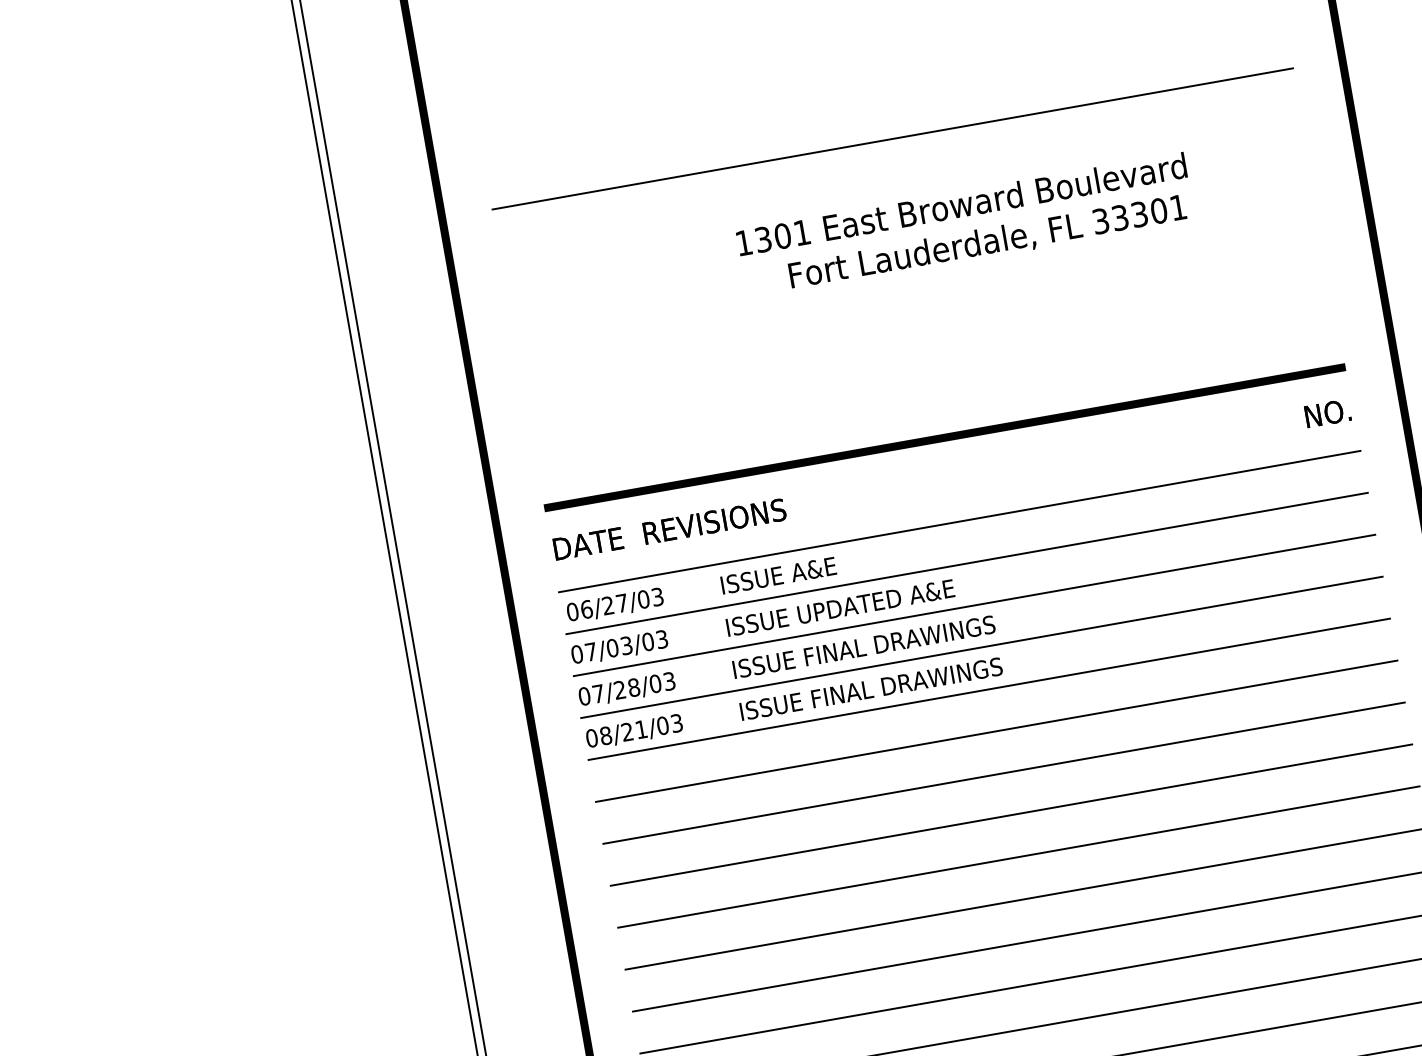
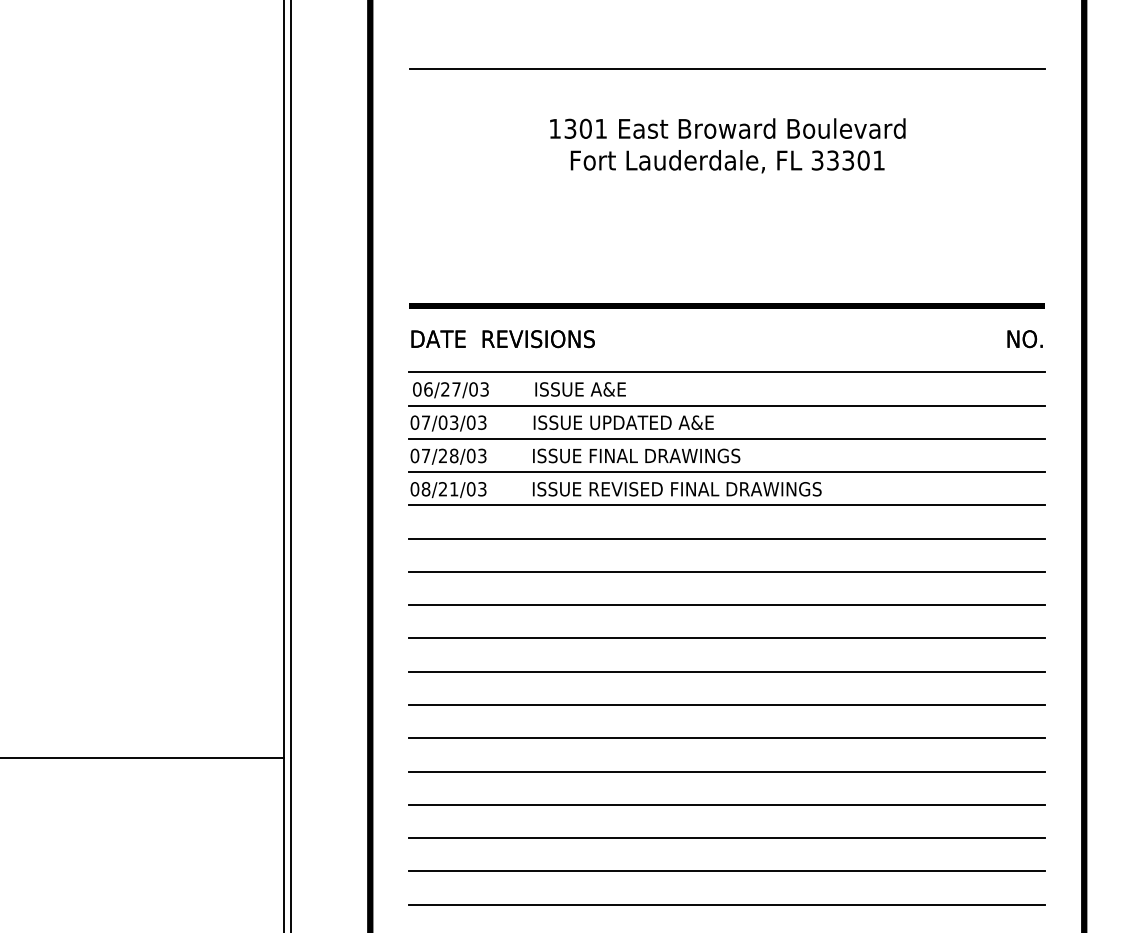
text: (961, 204) -> (727, 128), moved
text: (987, 242) -> (727, 161), moved
text: (959, 673) -> (706, 489), ISSUE FINAL DRAWINGS -> ISSUE REVISED FINAL DRAWINGS

